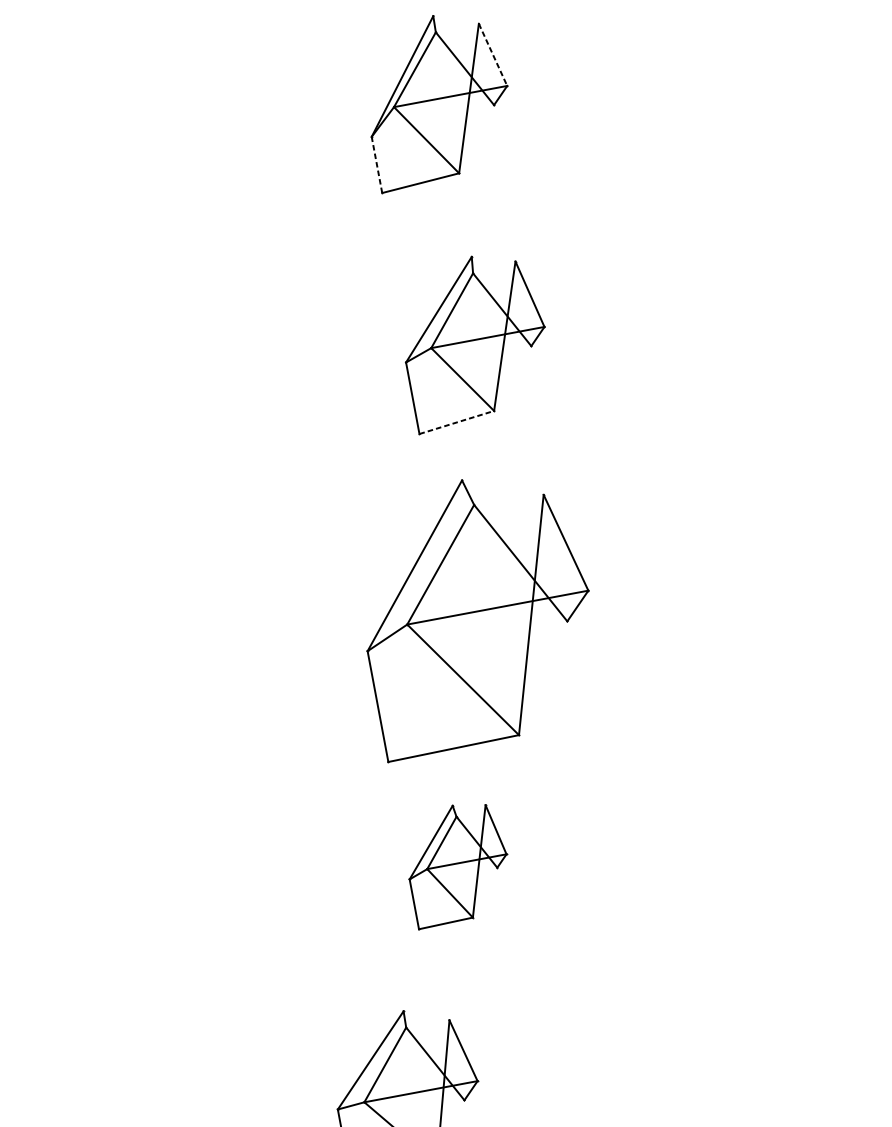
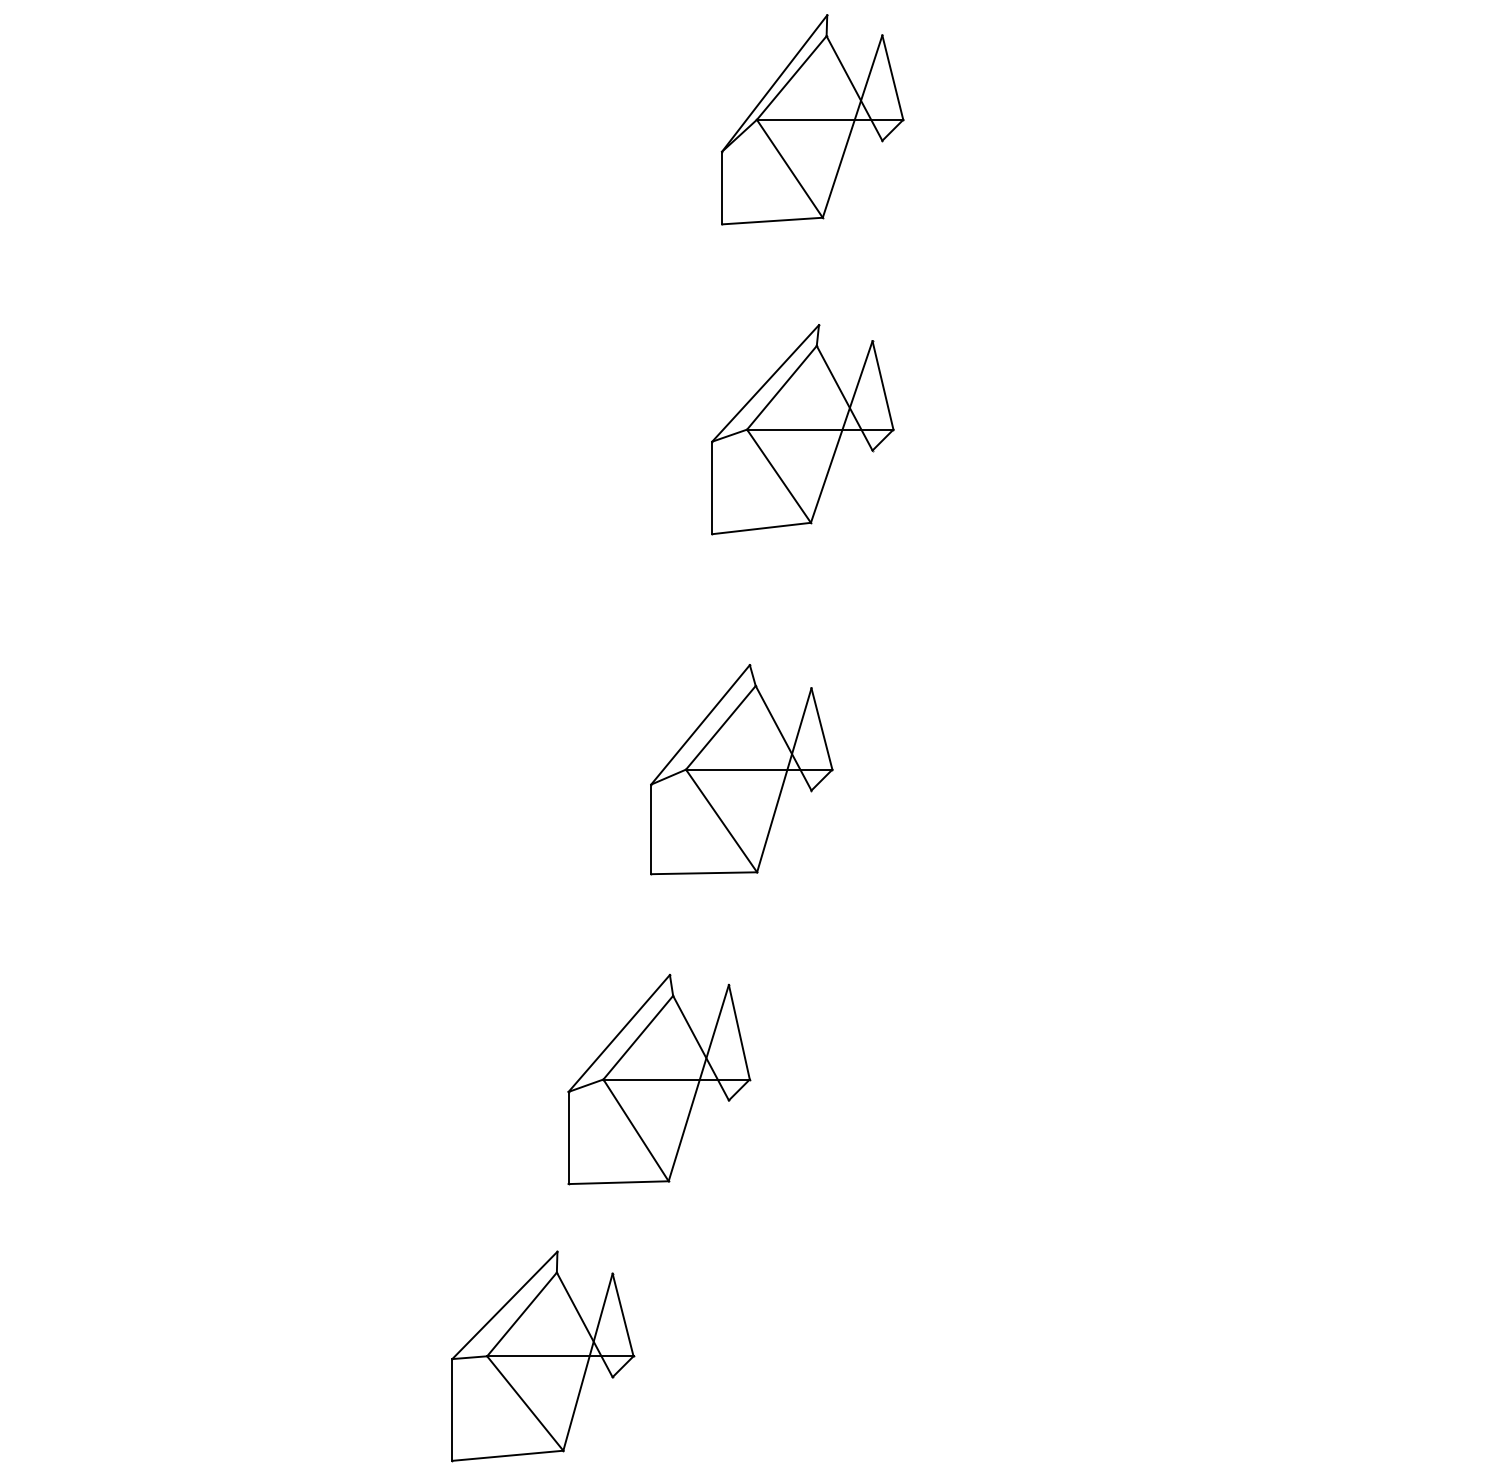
line: (492, 55) -> (892, 78), dashed -> solid
line: (377, 164) -> (722, 187), dashed -> solid
line: (456, 422) -> (761, 528), dashed -> solid
part: (476, 611) -> (741, 769), size x0.62
part: (457, 863) -> (659, 1079), size x1.43

